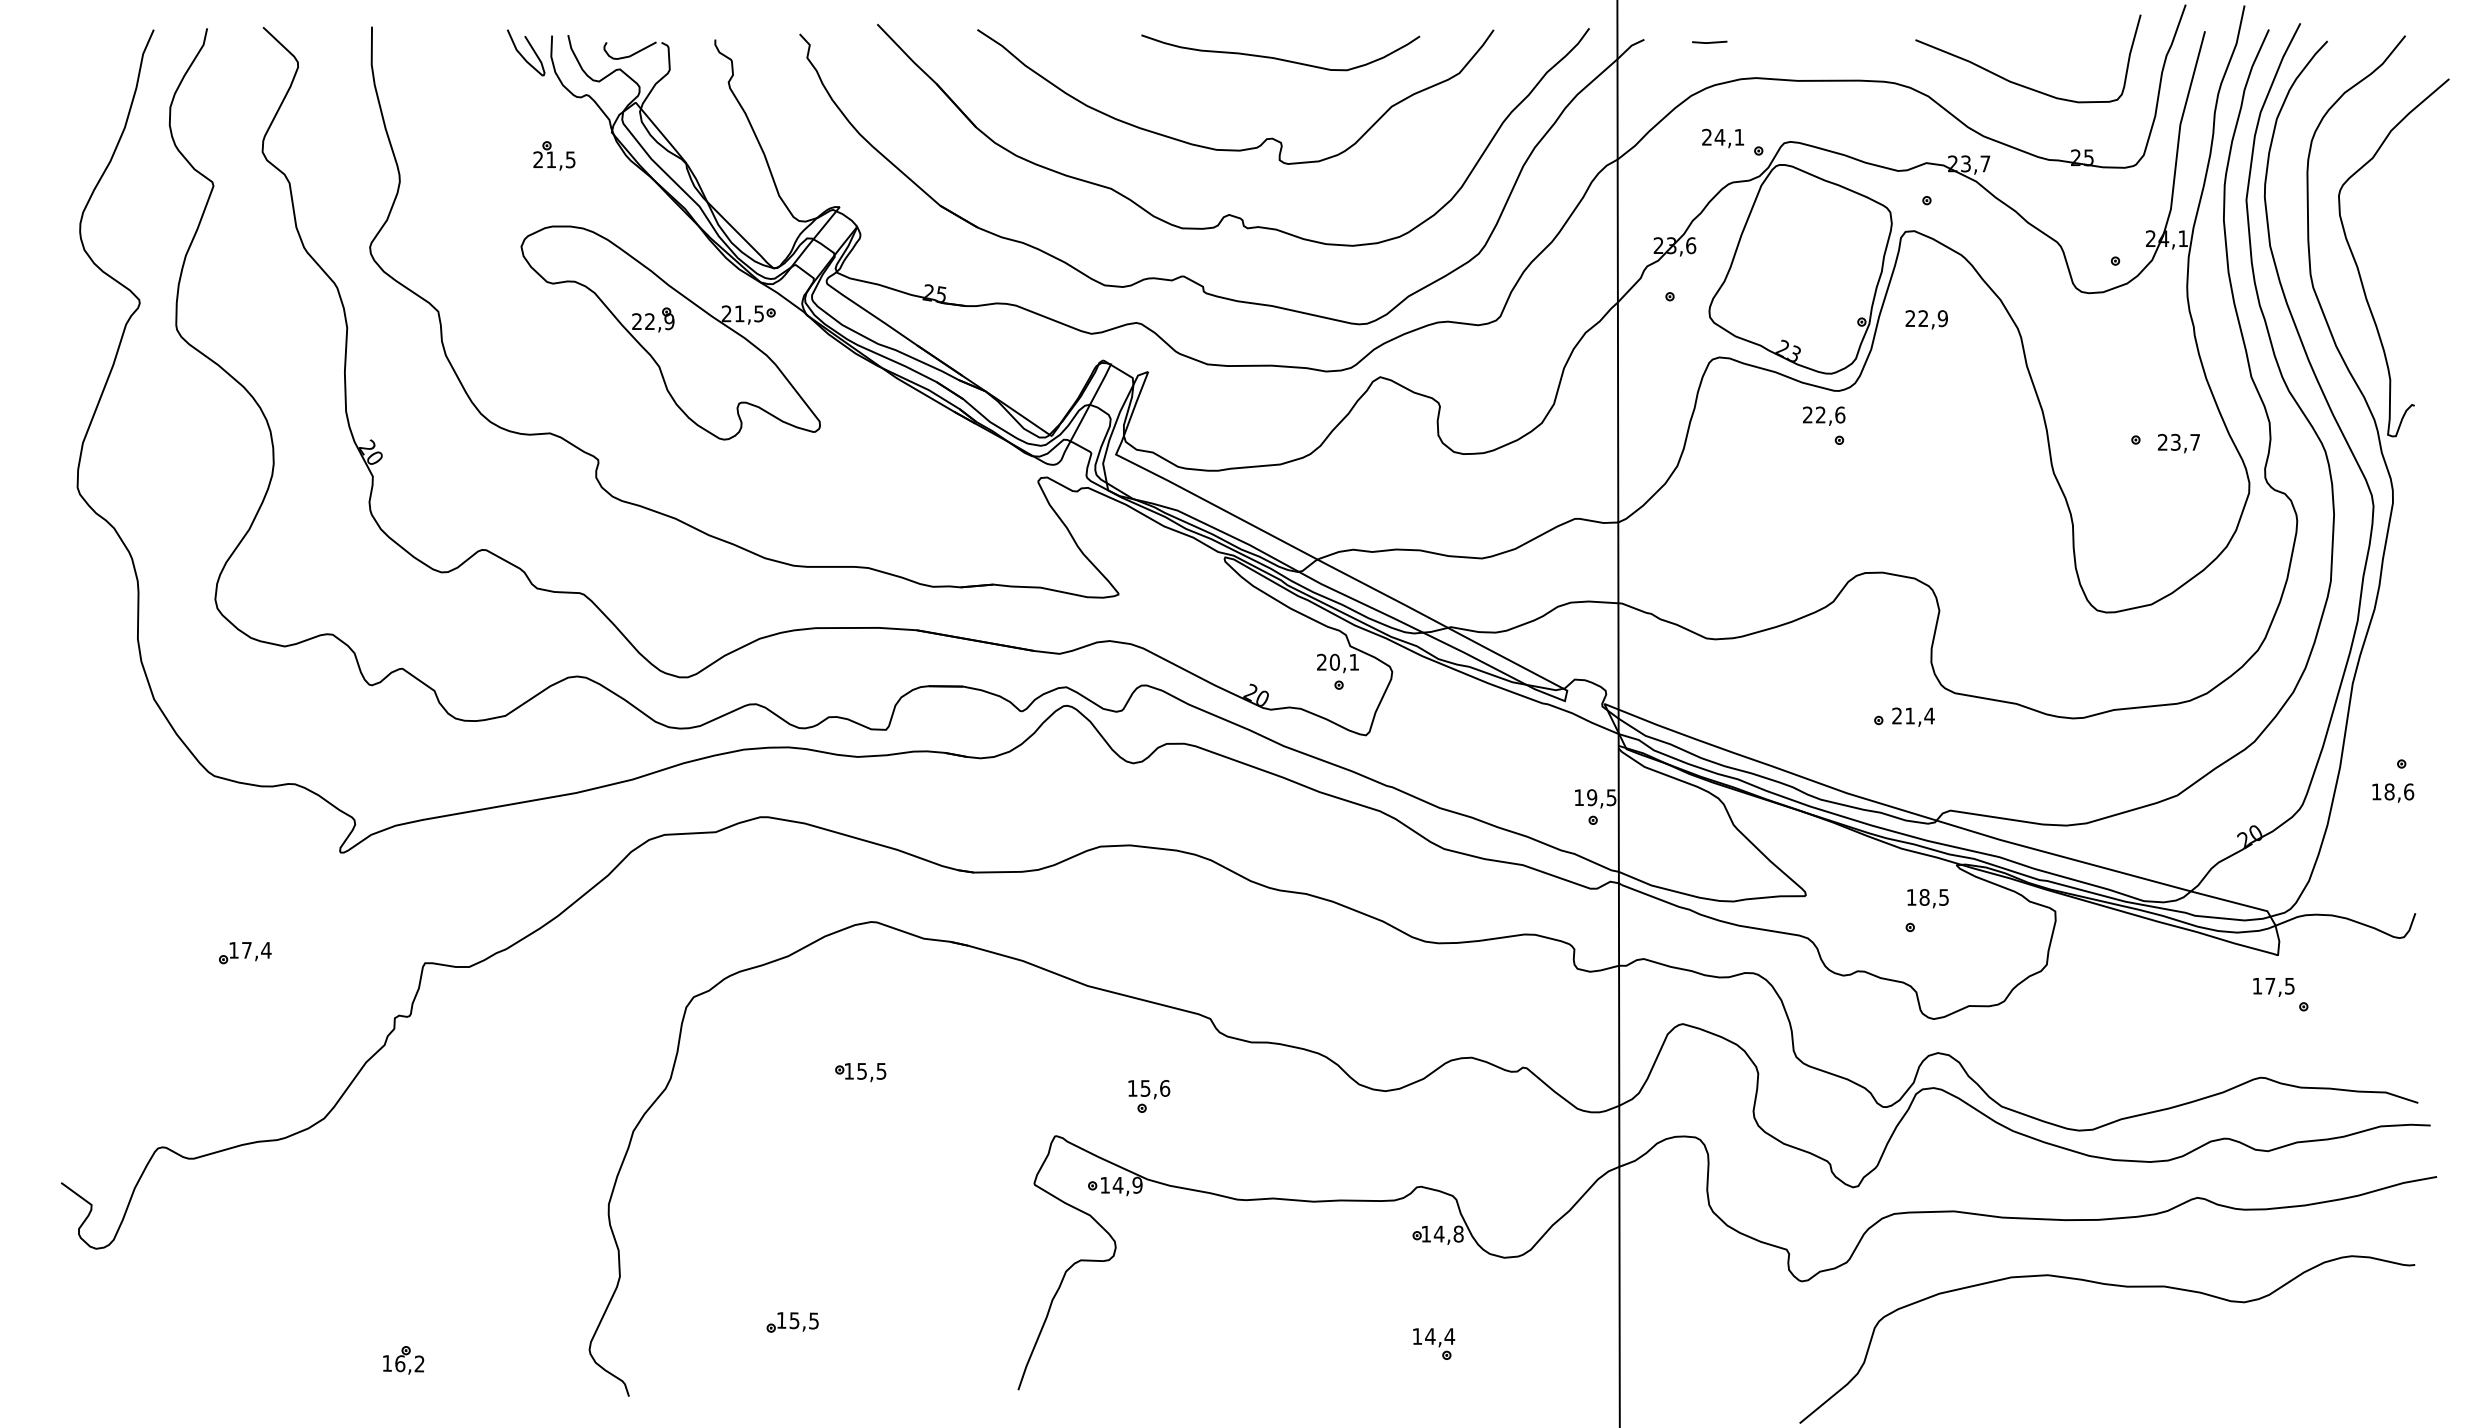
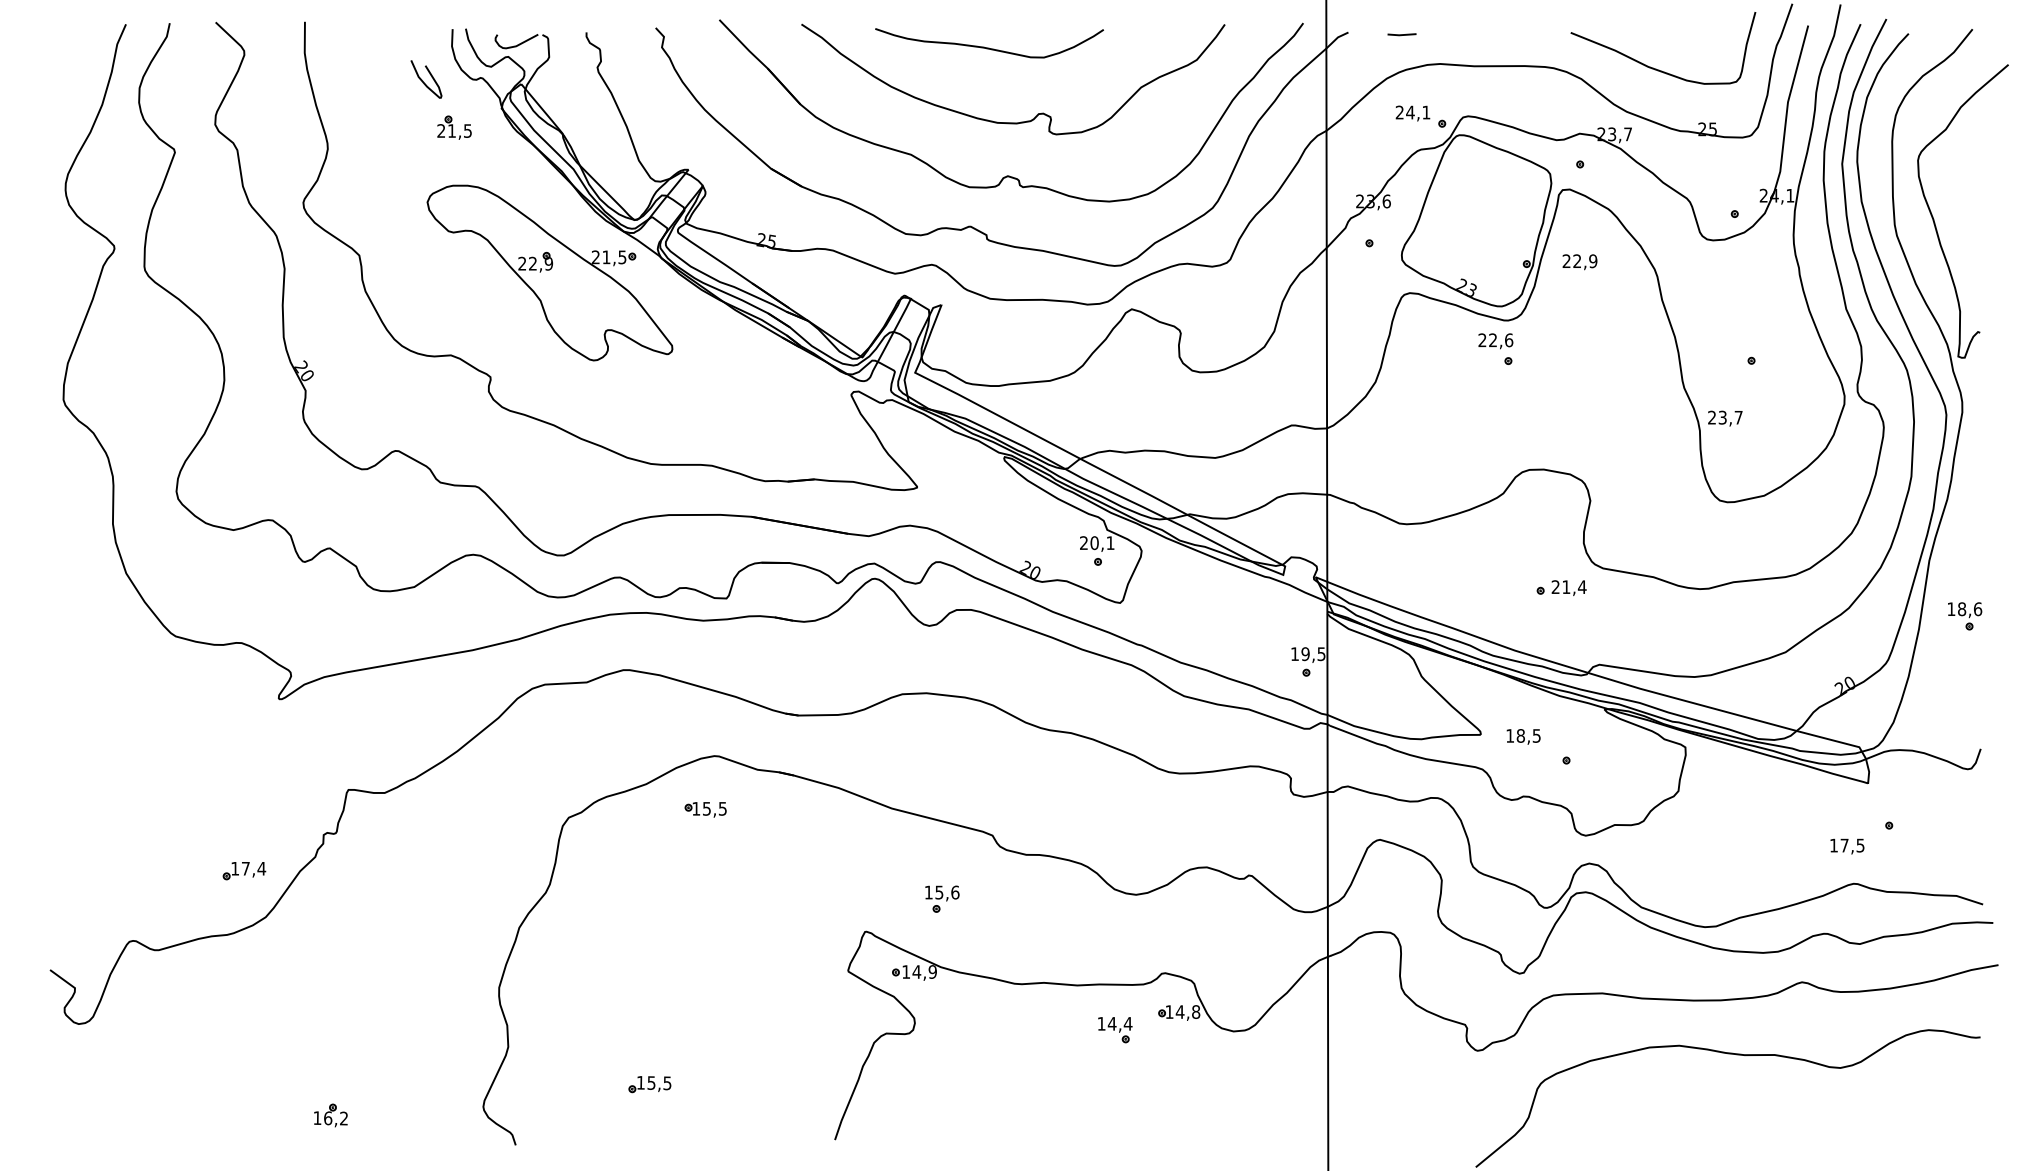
curve: (522, 55) -> (423, 81), moved
curve: (1280, 58) -> (989, 47), moved
text: (2178, 443) -> (1724, 418), moved
text: (2393, 792) -> (1965, 609), moved
text: (1927, 898) -> (1523, 736), moved
part: (245, 953) -> (244, 871), moved
text: (2273, 987) -> (1847, 846), moved
part: (860, 1072) -> (705, 809), moved
part: (1434, 1343) -> (1115, 1029), moved

